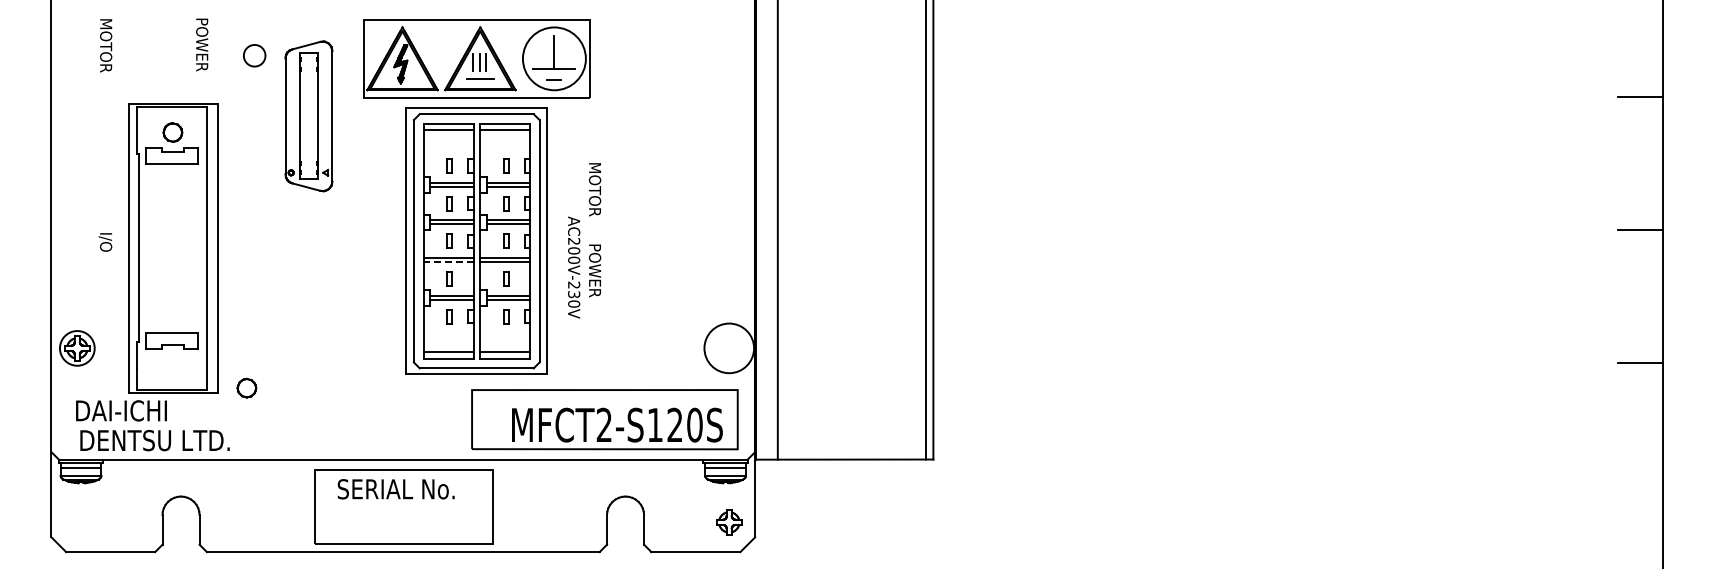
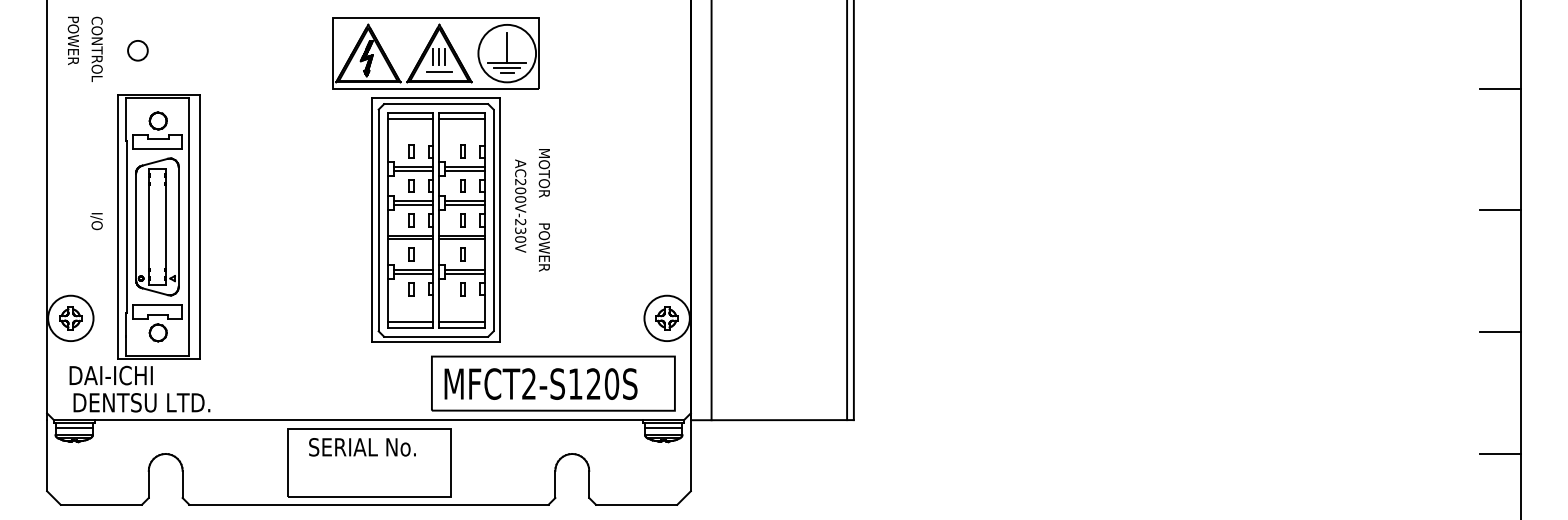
text: (202, 44) -> (73, 40), moved
text: (106, 53) -> (97, 48), MOTOR -> CONTROL
circle: (254, 55) -> (137, 50), moved
line: (554, 74) -> (507, 67), added
part: (308, 116) -> (156, 227), moved
line: (448, 262) -> (410, 239), dashed -> solid
text: (574, 267) -> (521, 206), moved
circle: (77, 348) -> (70, 318), size x1.43
part: (246, 387) -> (157, 332), moved
text: (617, 424) -> (541, 383), moved
line: (1639, 496) -> (1499, 453), added
part: (729, 522) -> (667, 318), moved

